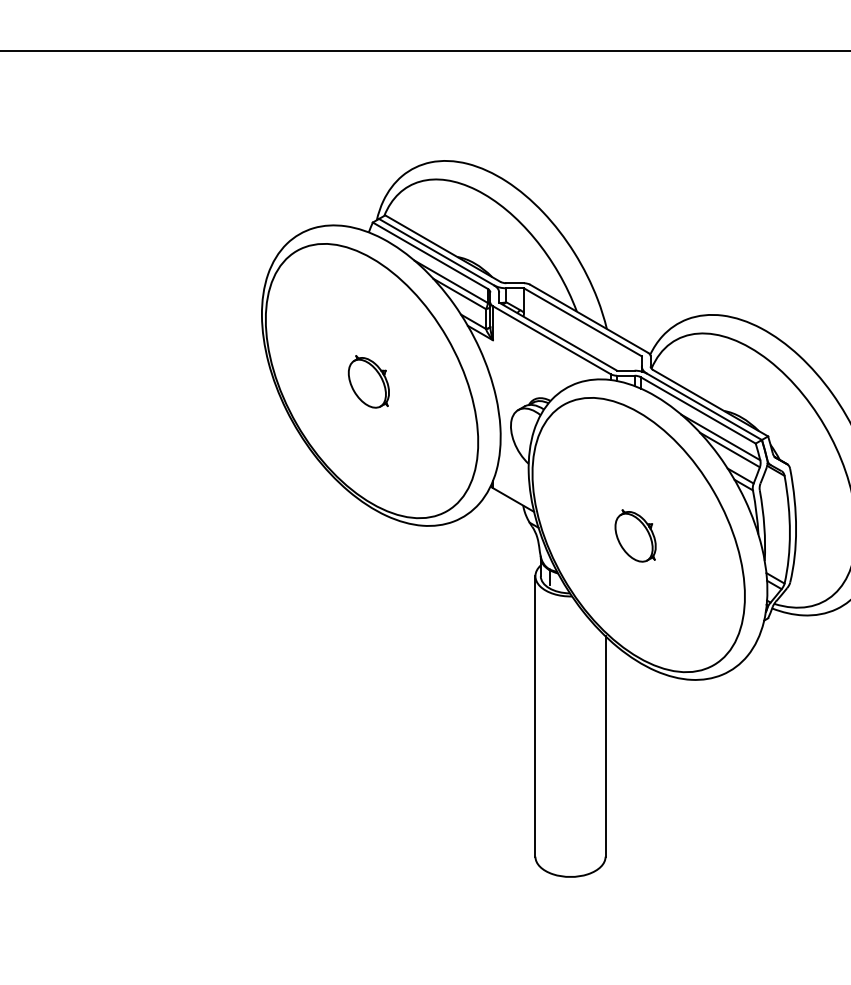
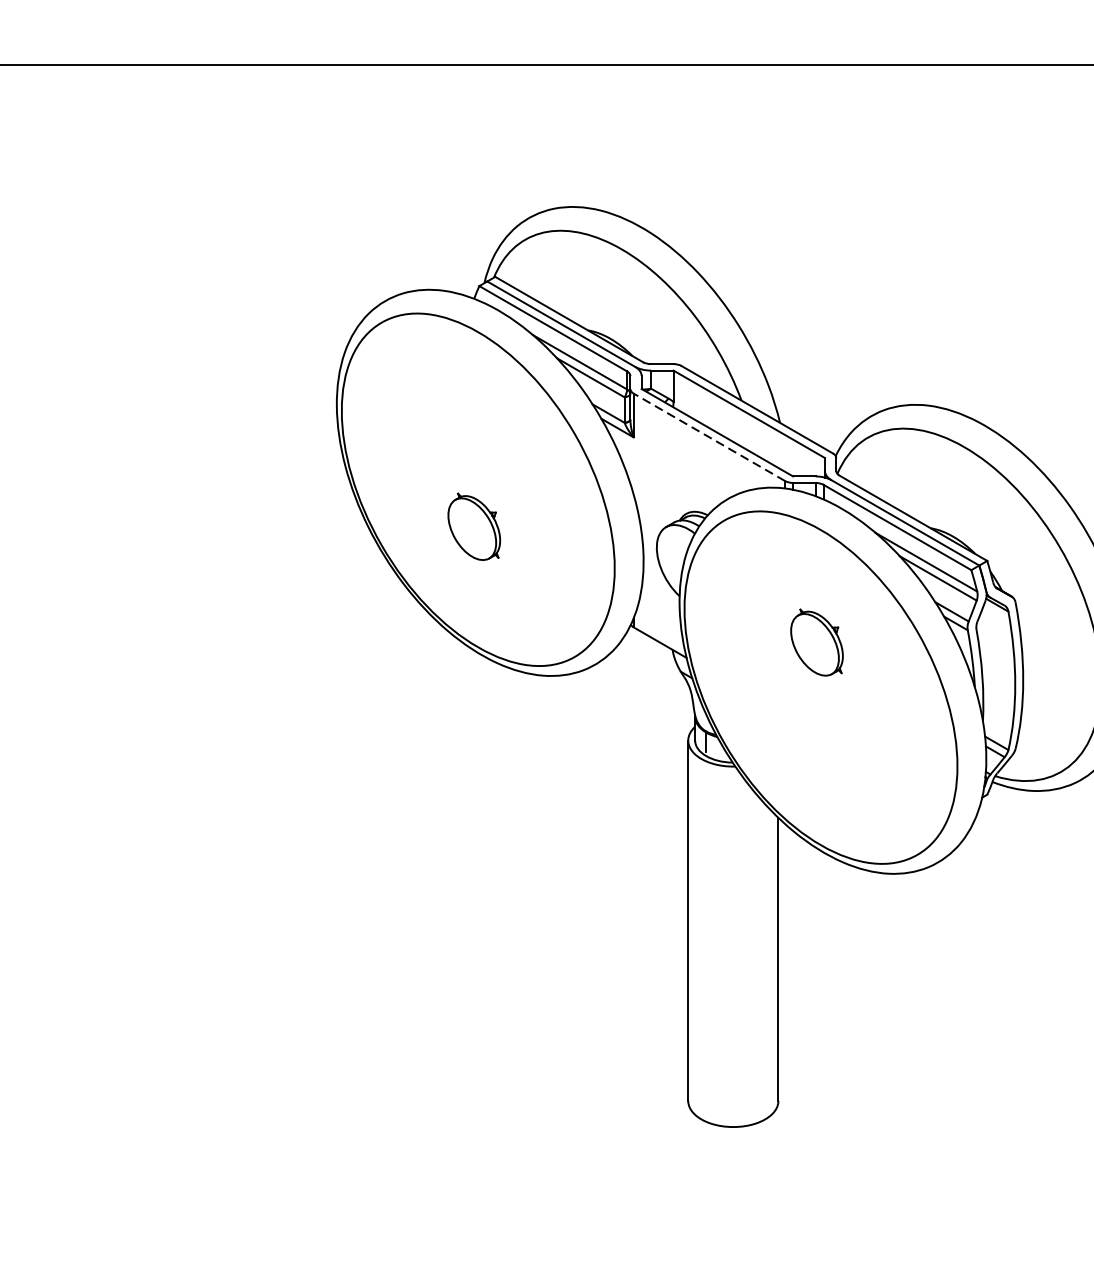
line: (551, 339) -> (708, 436), solid -> dashed
part: (368, 381) -> (473, 526), moved
part: (635, 535) -> (816, 641), moved

